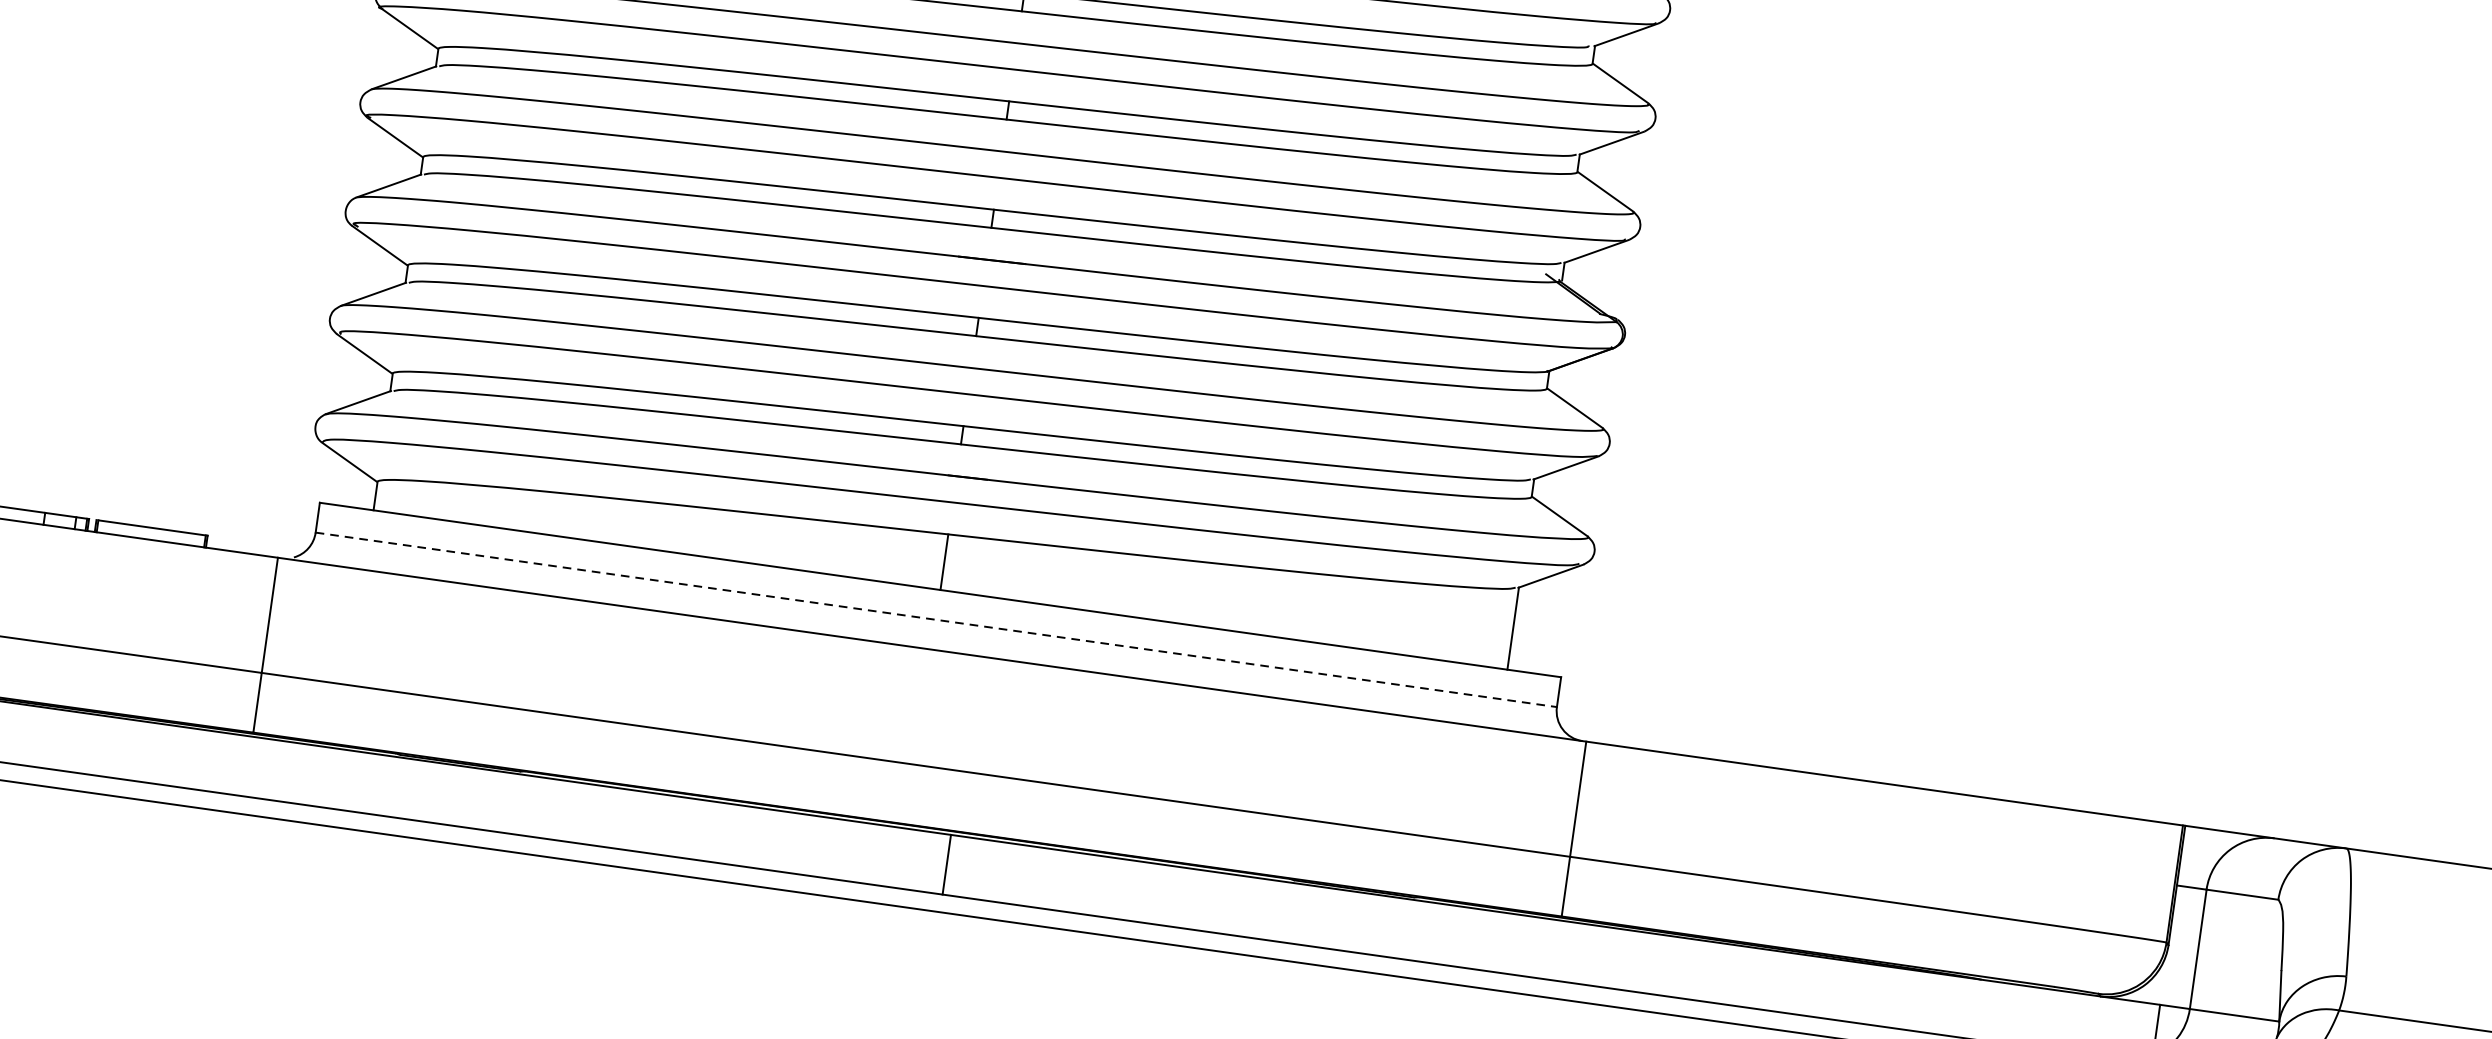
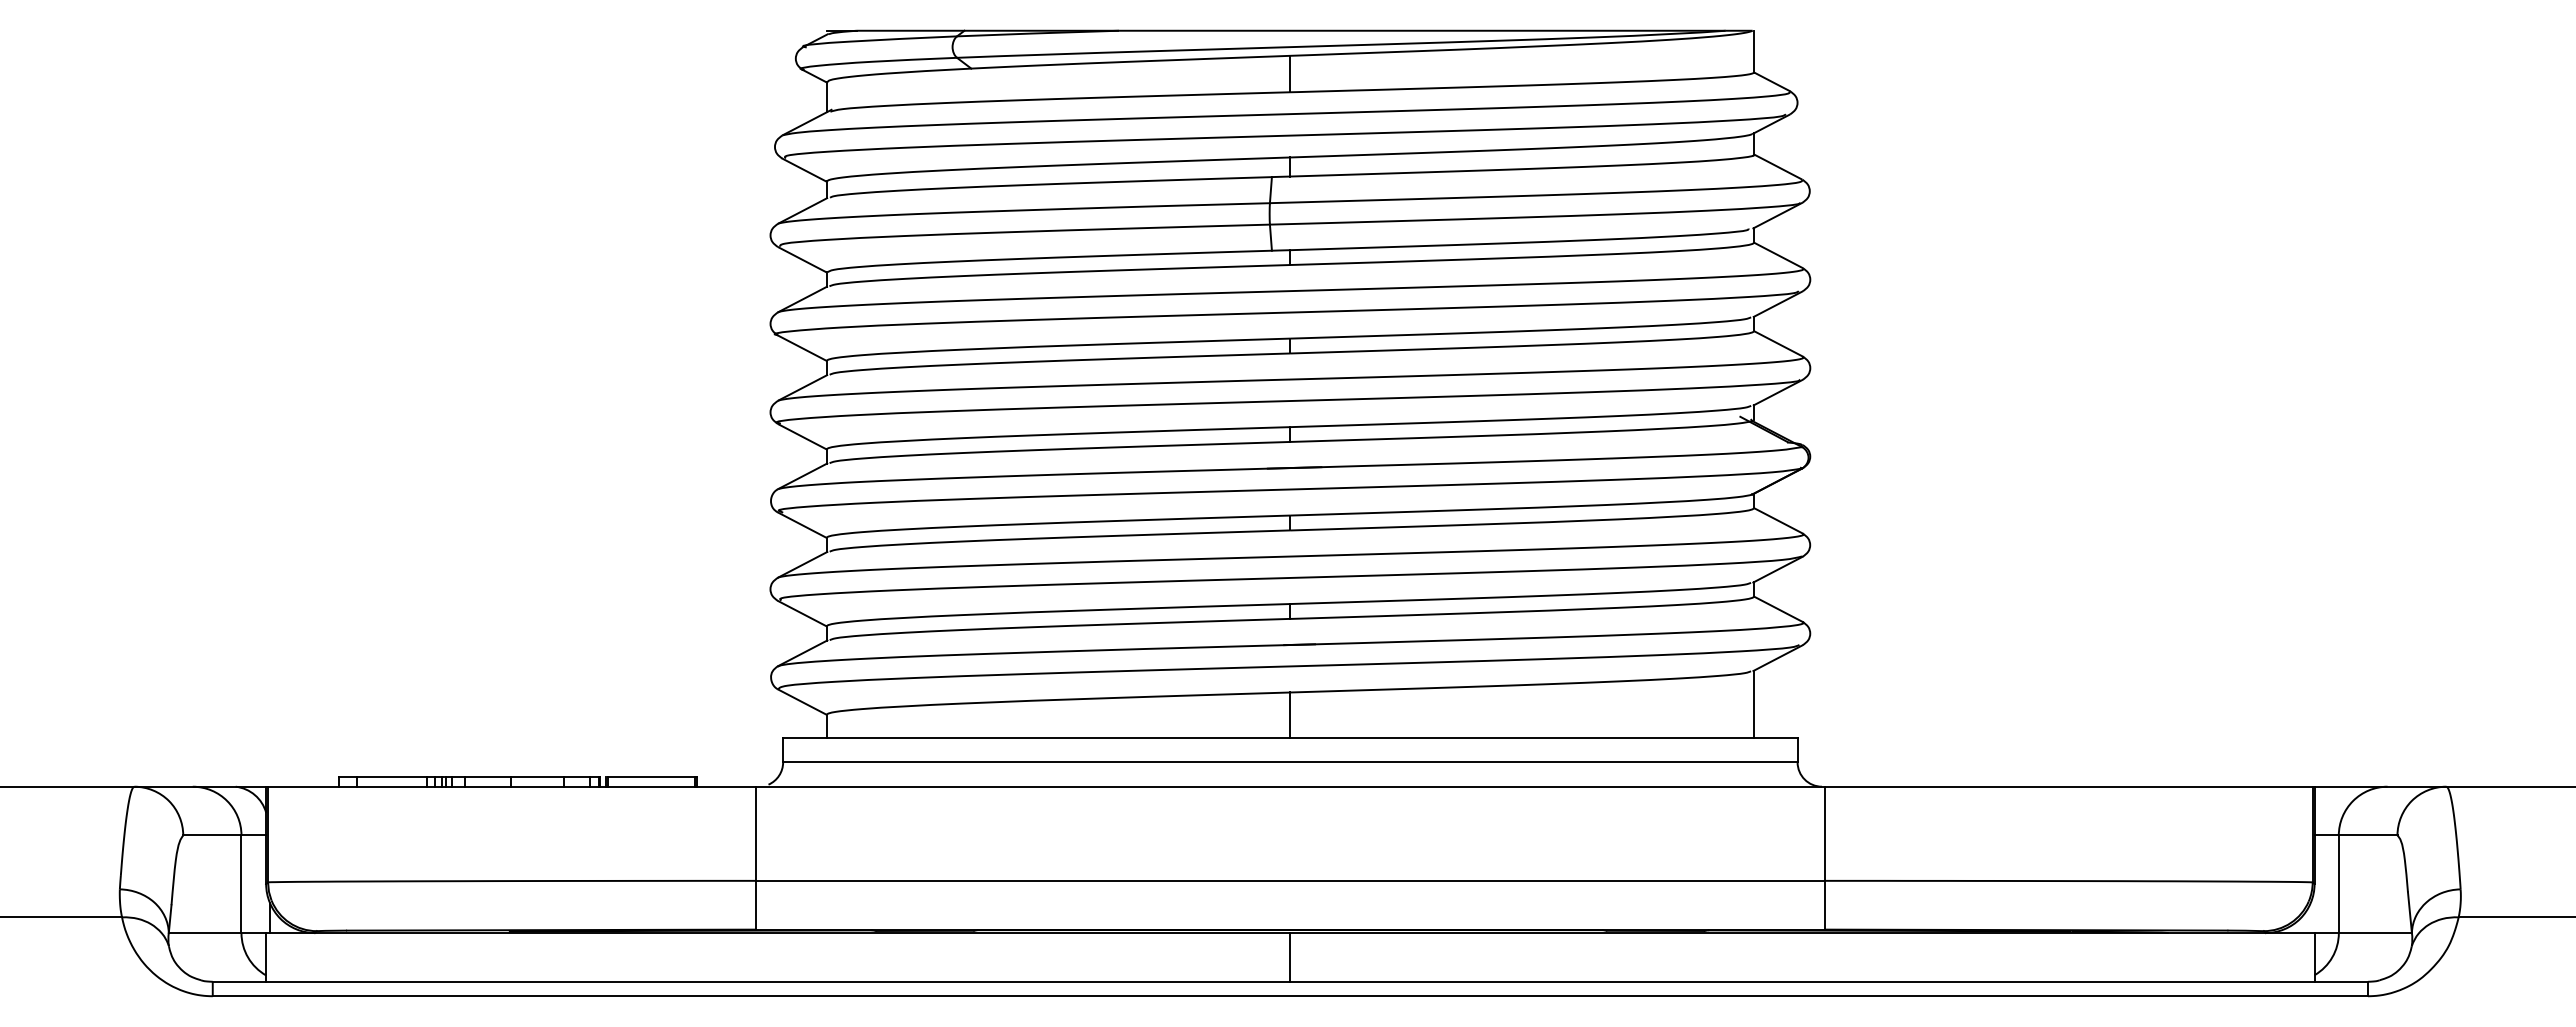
line: (936, 620) -> (1290, 762), dashed -> solid
line: (946, 864) -> (1290, 957), moved

